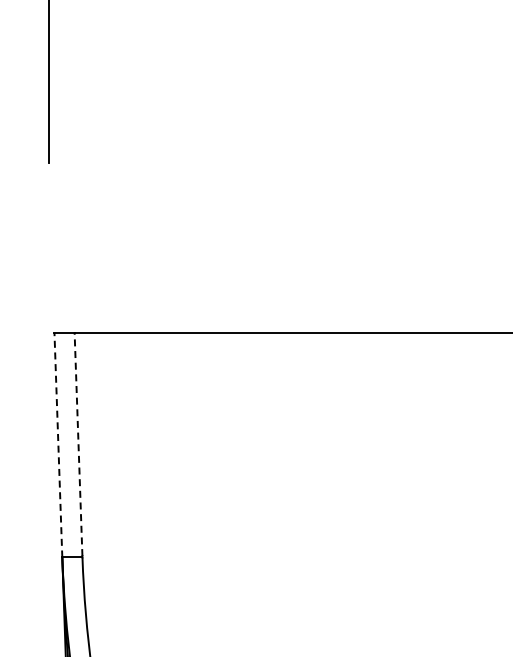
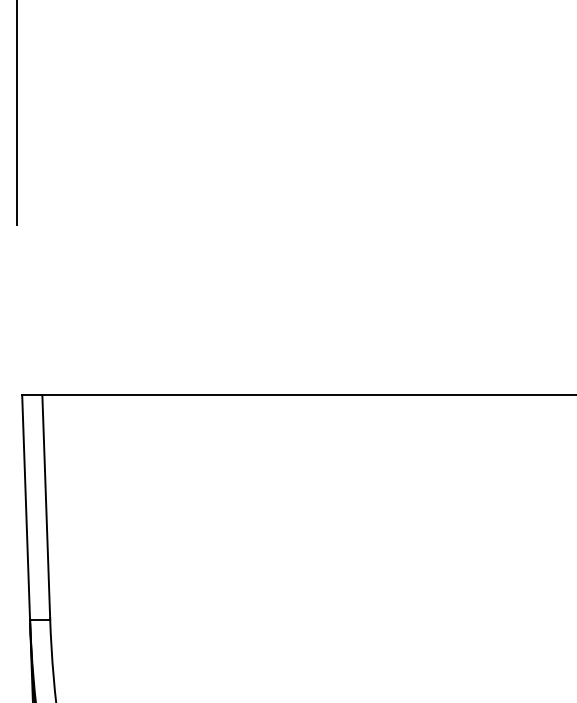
line: (58, 444) -> (26, 506), dashed -> solid
line: (78, 444) -> (46, 506), dashed -> solid

